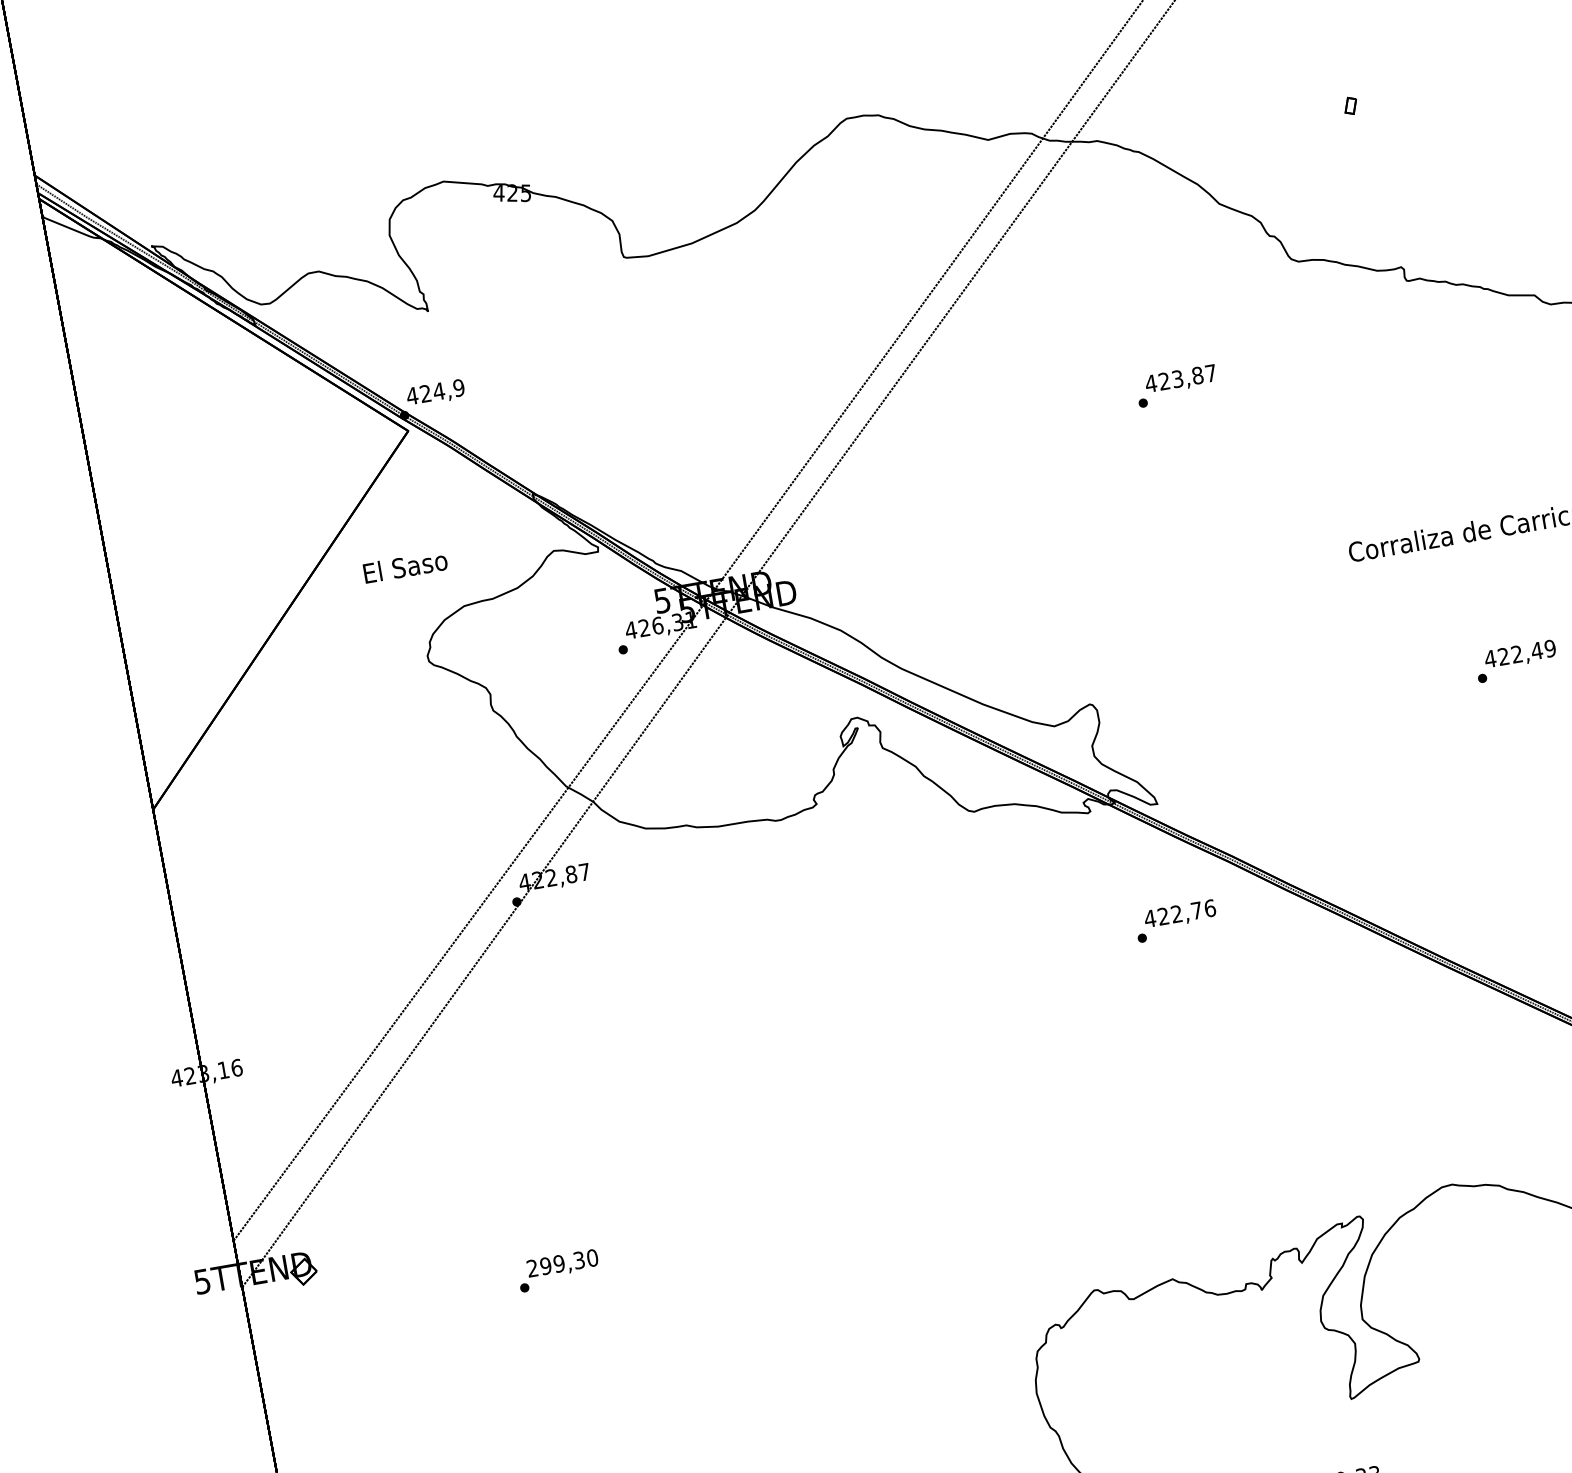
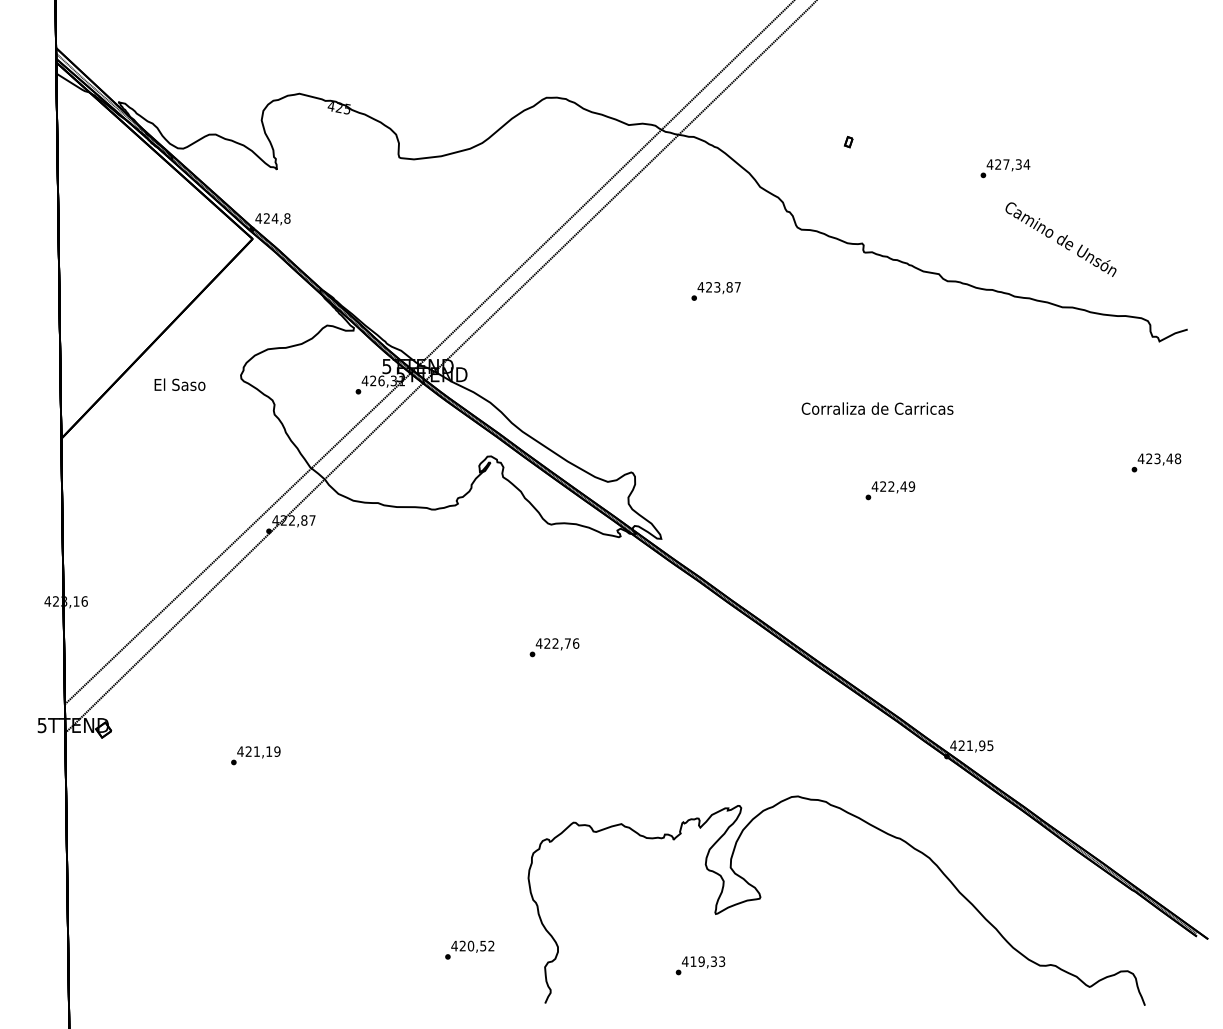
text: (459, 387) -> (287, 218), 424,9 -> 424,8
text: (404, 566) -> (179, 384), moved
text: (1176, 920) -> (554, 647), moved
text: (561, 1263) -> (258, 751), 299,30 -> 421,19

